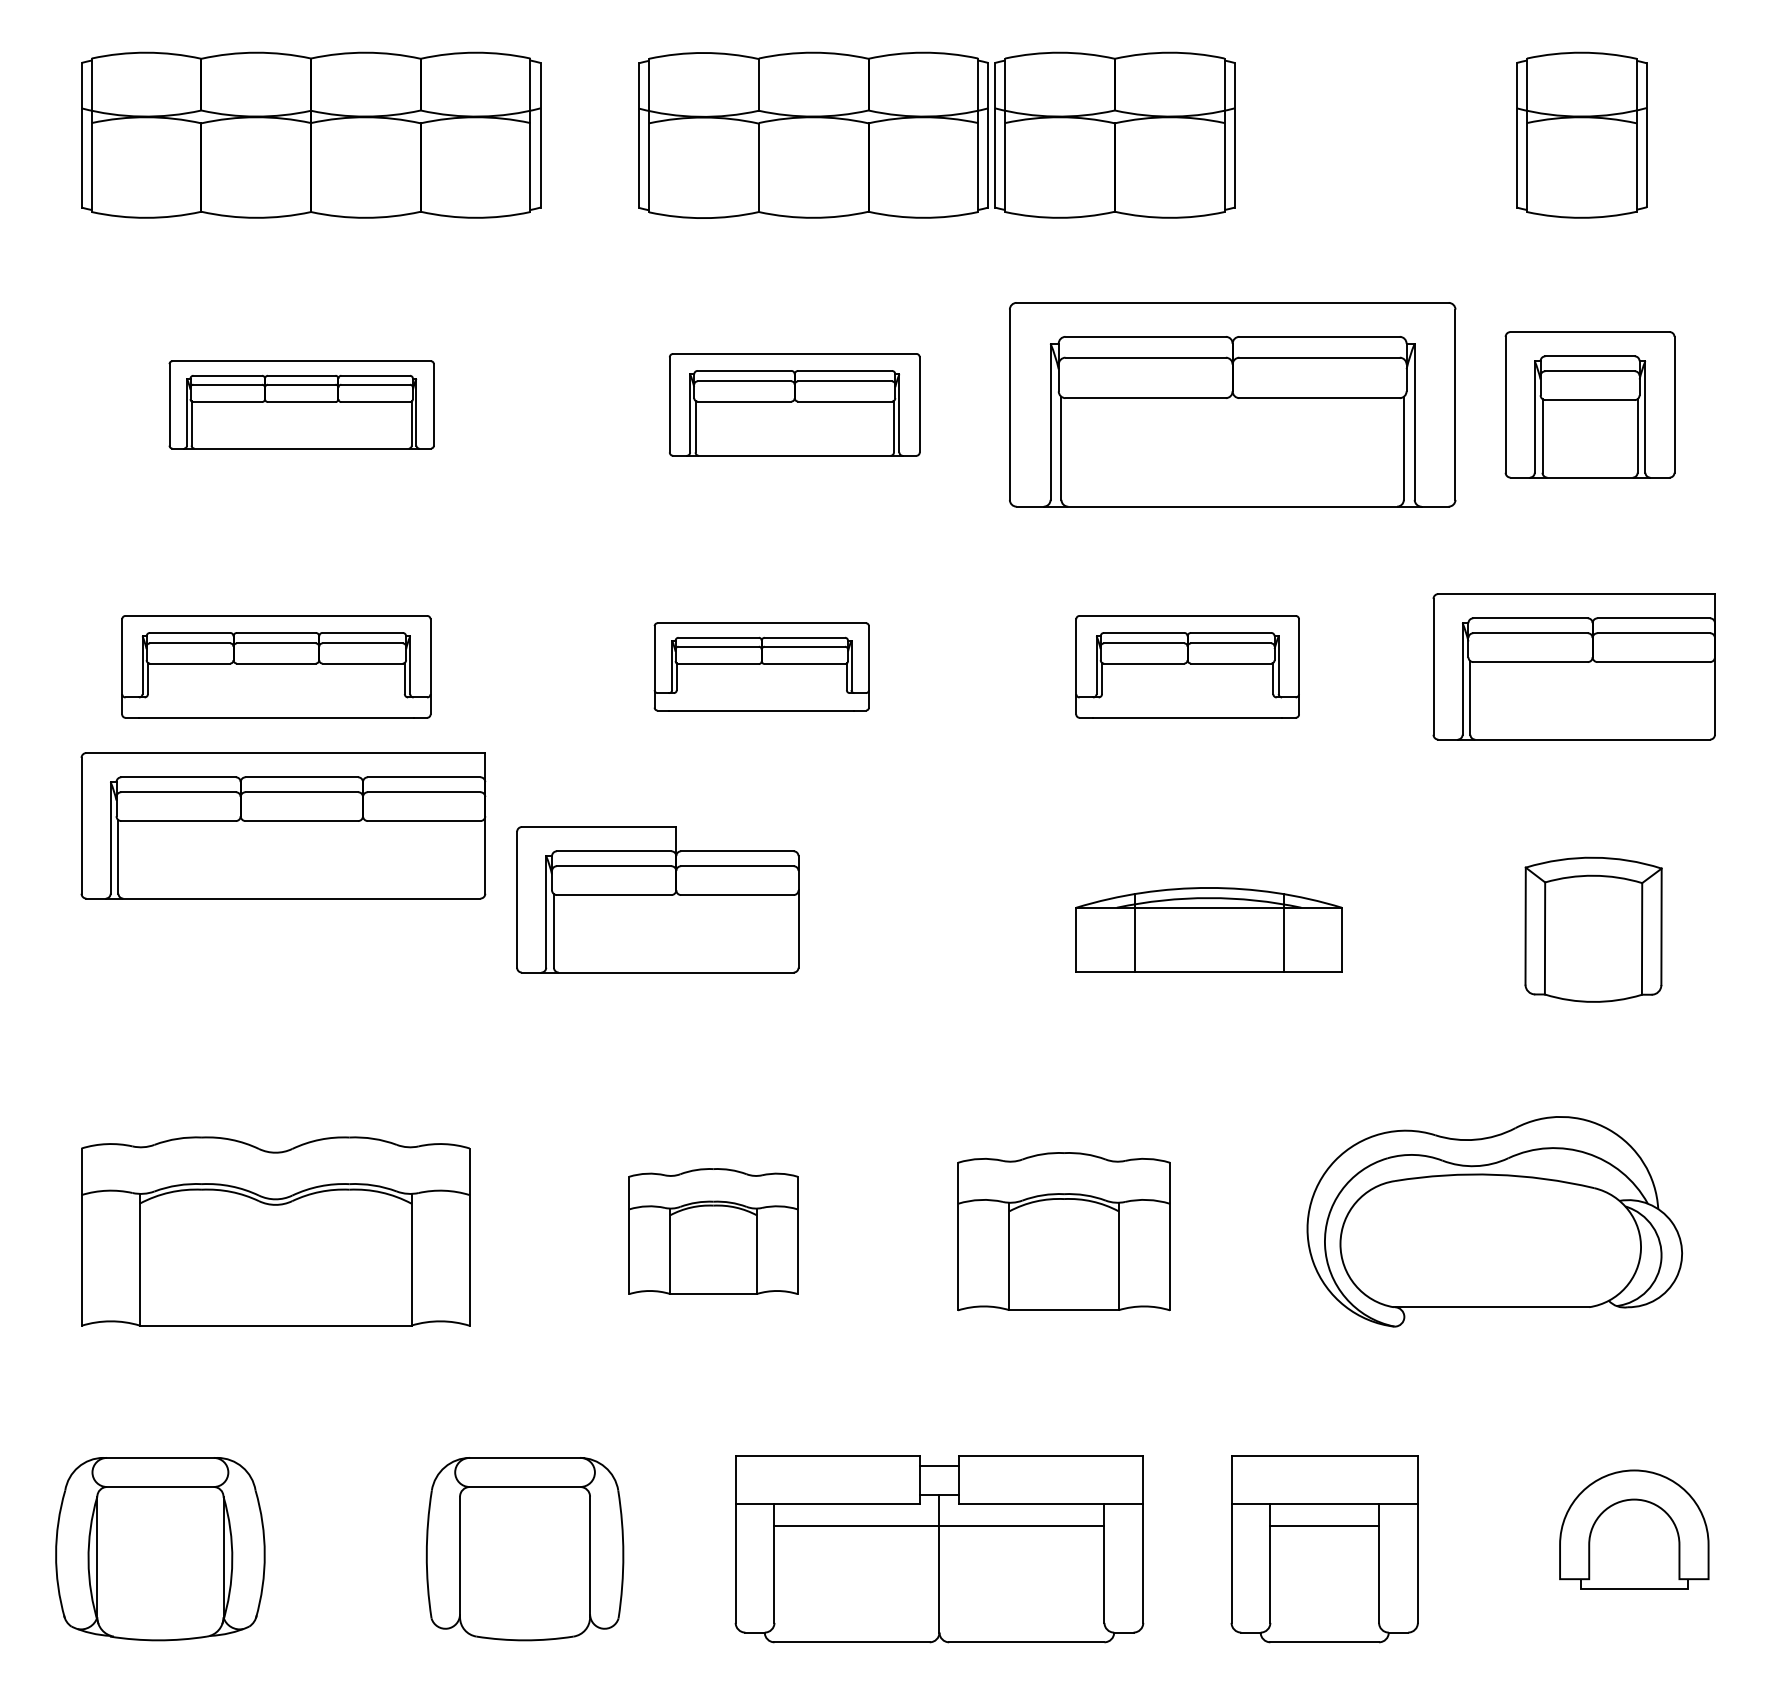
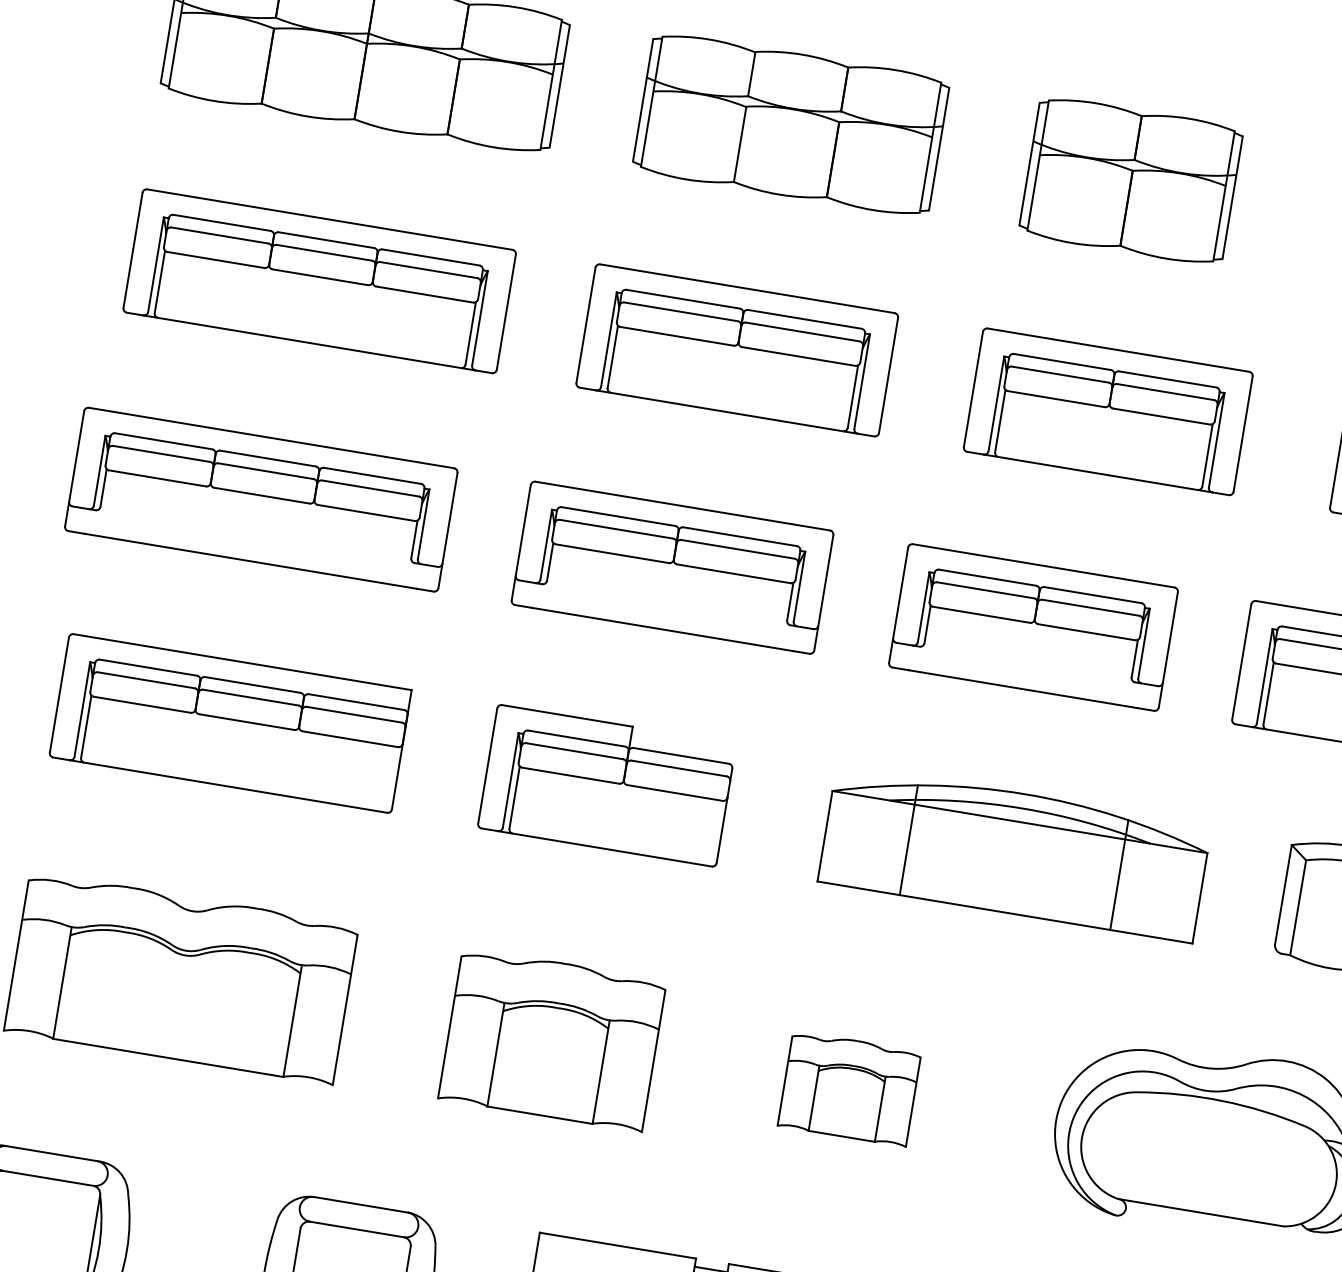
part: (1114, 134) -> (1130, 180), moved
part: (301, 404) -> (319, 280), size x1.67
part: (794, 404) -> (737, 350), size x1.43
part: (1232, 404) -> (1108, 411), size x0.71
part: (276, 666) -> (261, 499), size x1.43
part: (761, 666) -> (672, 567), size x1.67
part: (1187, 666) -> (1033, 627), size x1.43
part: (283, 825) -> (230, 723), moved
part: (657, 899) -> (606, 785), moved
part: (1208, 929) -> (1014, 852), size x1.67
part: (713, 1231) -> (552, 1039), size x1.43
part: (1064, 1231) -> (849, 1088), size x0.71

